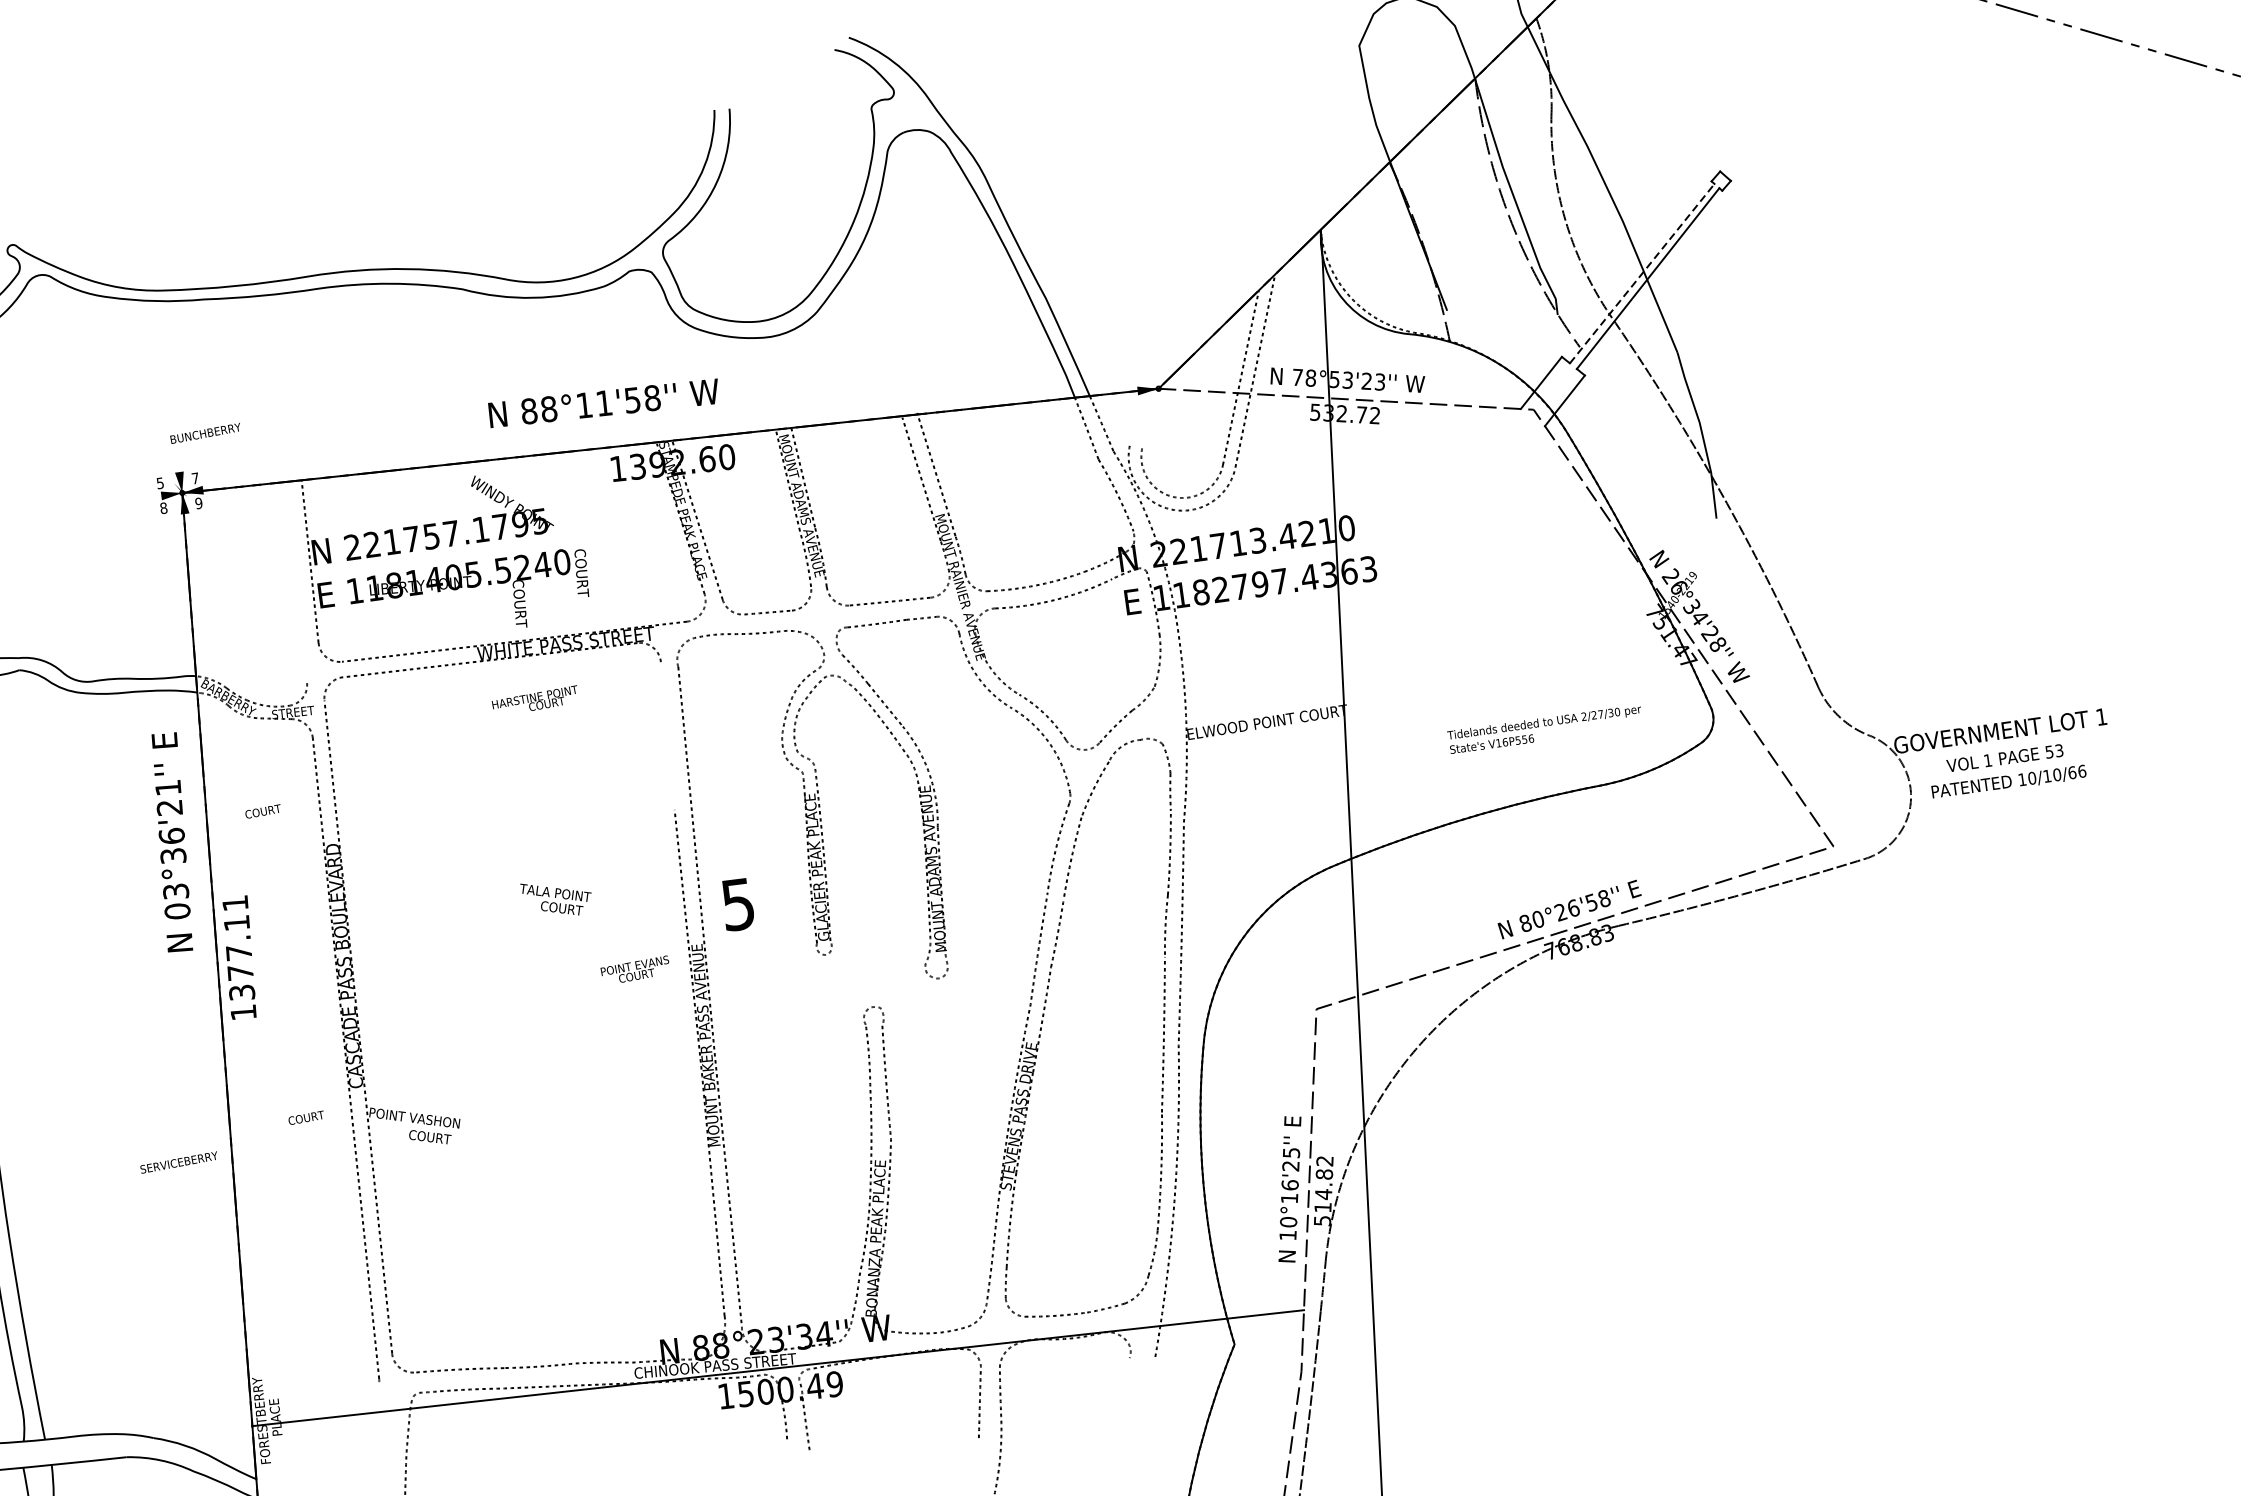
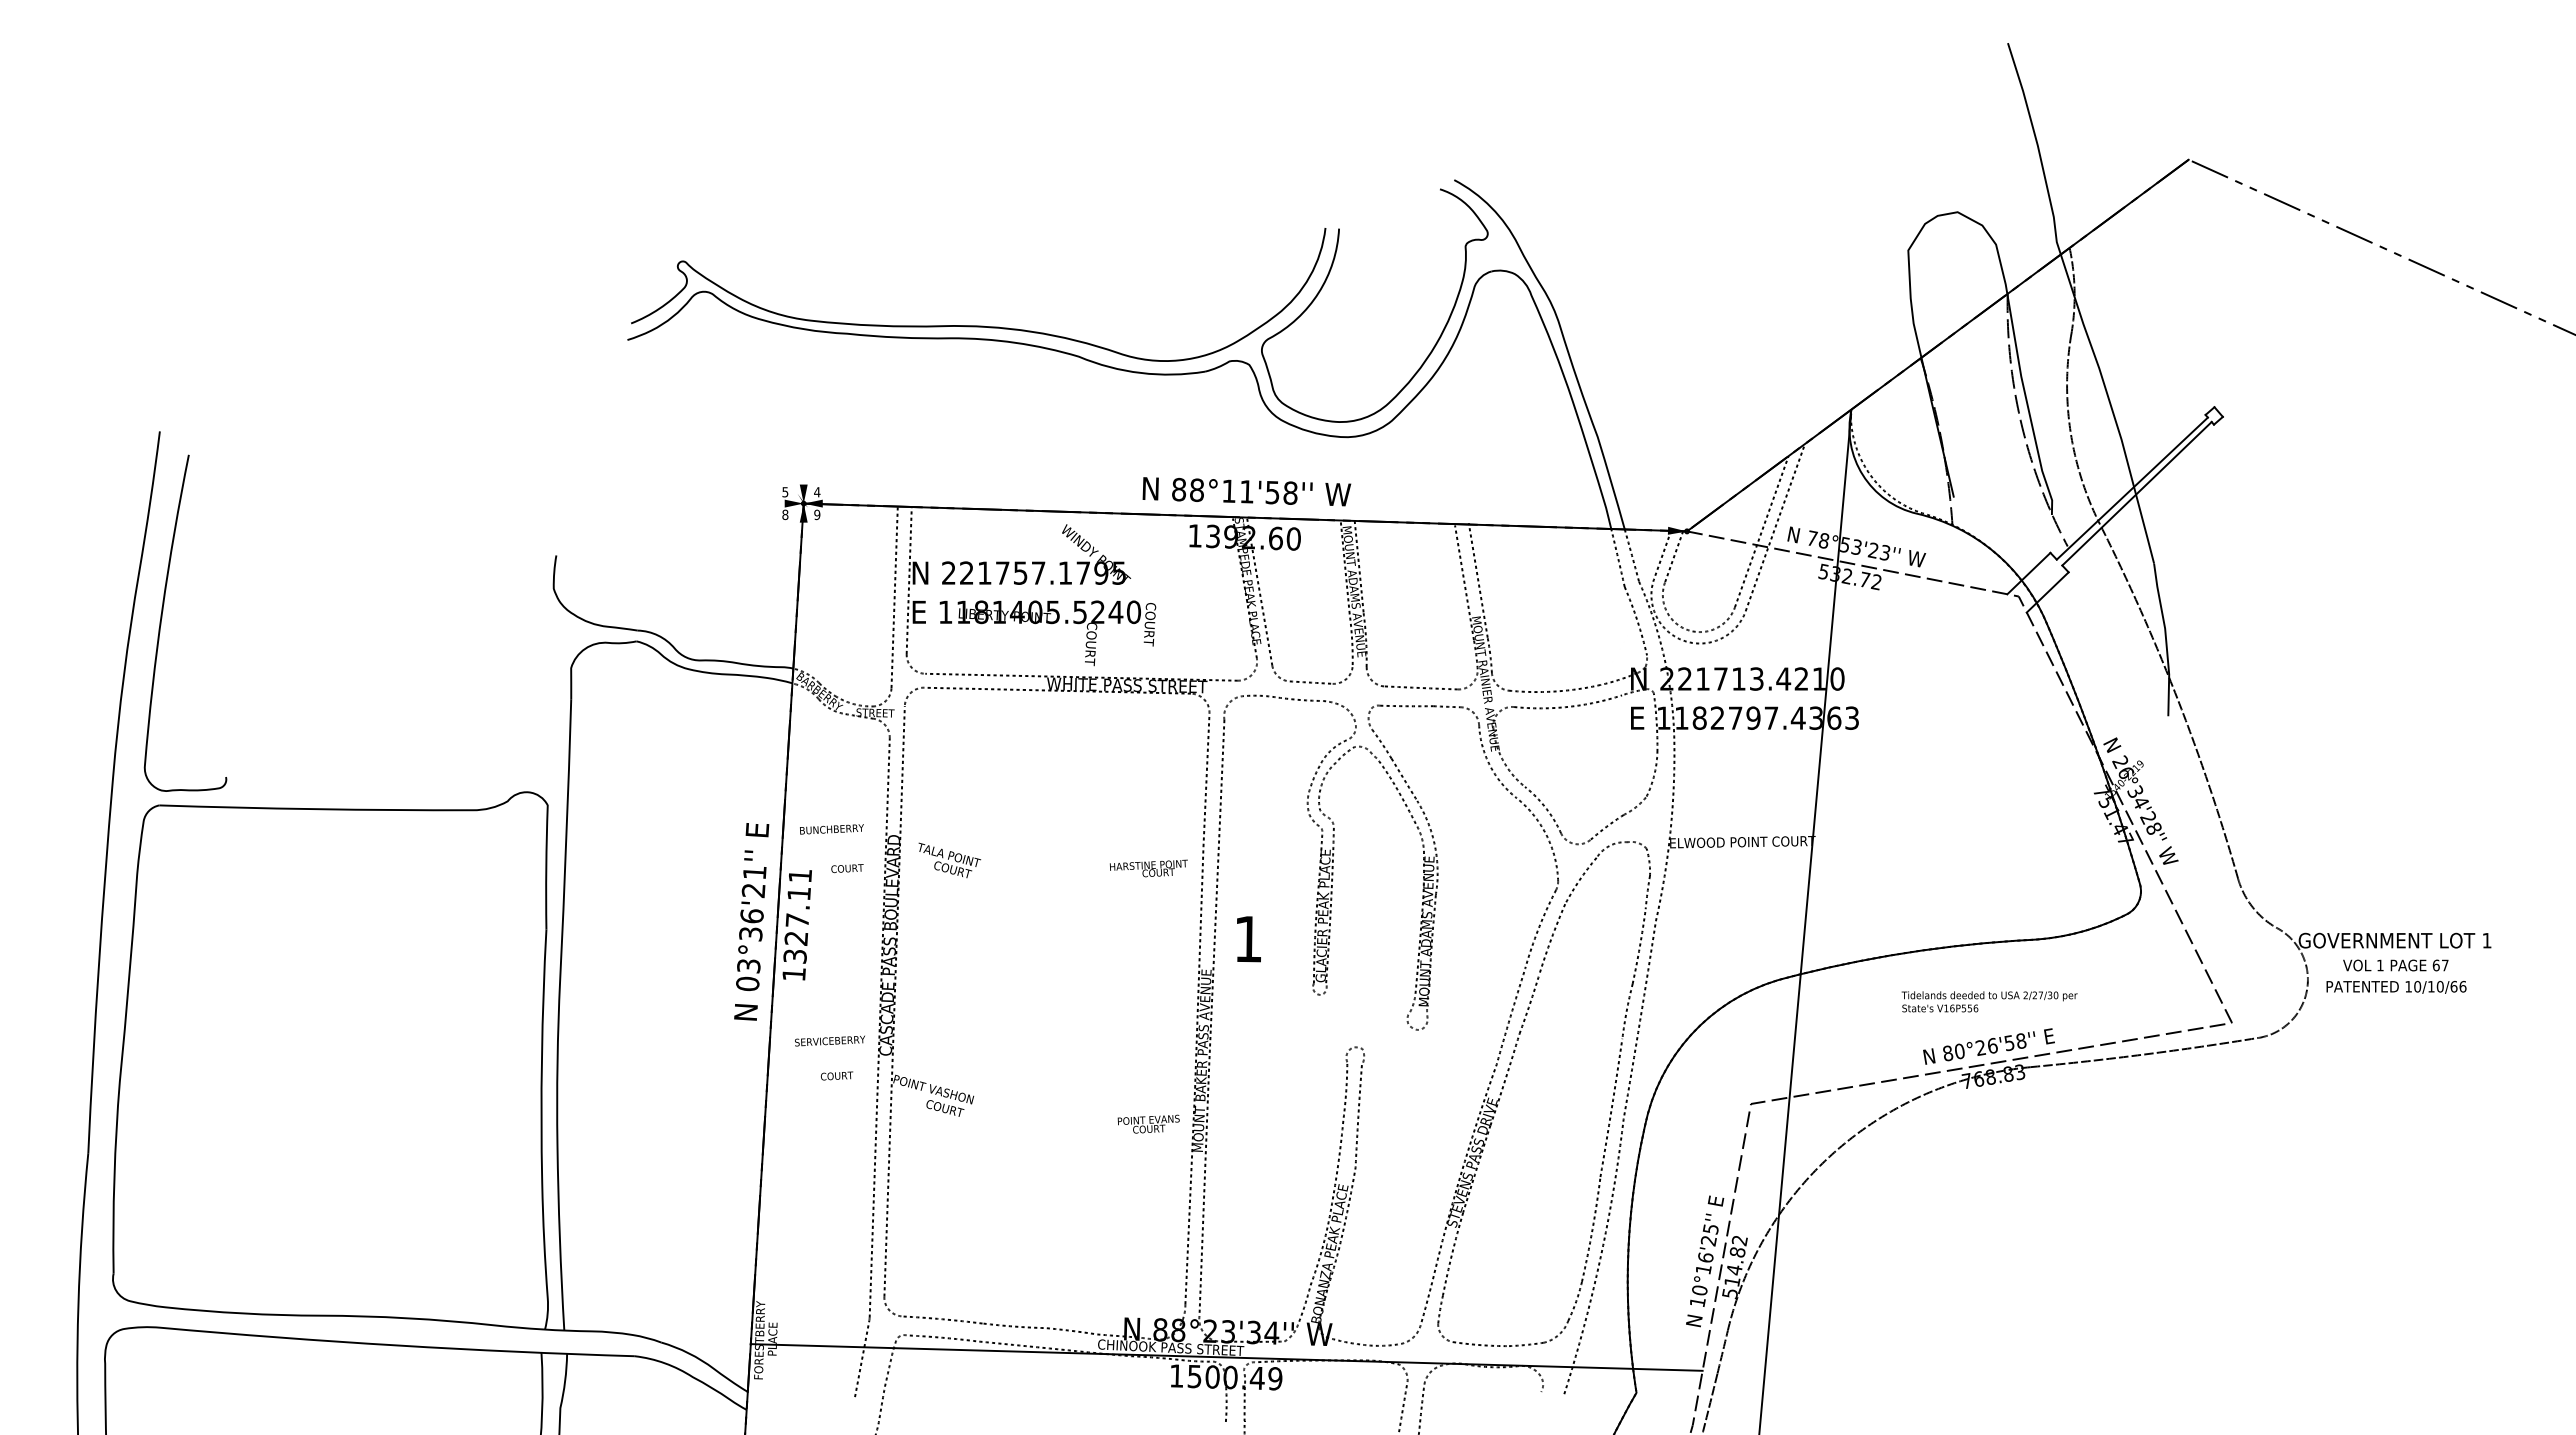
line: (1642, 273) -> (2132, 488), dashed -> solid
text: (603, 403) -> (1246, 491), moved
line: (1135, 417) -> (1662, 554), added
line: (1148, 418) -> (1674, 556), added
text: (205, 433) -> (831, 829), moved
text: (195, 478) -> (817, 492), 7 -> 4
line: (296, 582) -> (894, 597), added
text: (535, 700) -> (1148, 868), moved
text: (1545, 728) -> (1989, 1001), moved
line: (667, 735) -> (1206, 779), added
text: (2054, 751) -> (2440, 965), 53 -> 67
text: (263, 811) -> (847, 868), moved
text: (172, 842) -> (751, 921), moved
text: (556, 898) -> (949, 860), moved
text: (737, 905) -> (1247, 939), 5 -> 1
text: (635, 969) -> (1148, 1123), moved
text: (240, 972) -> (796, 938), 1377.11 -> 1327.11
text: (178, 1162) -> (829, 1040), moved
line: (377, 1424) -> (862, 1358), added

